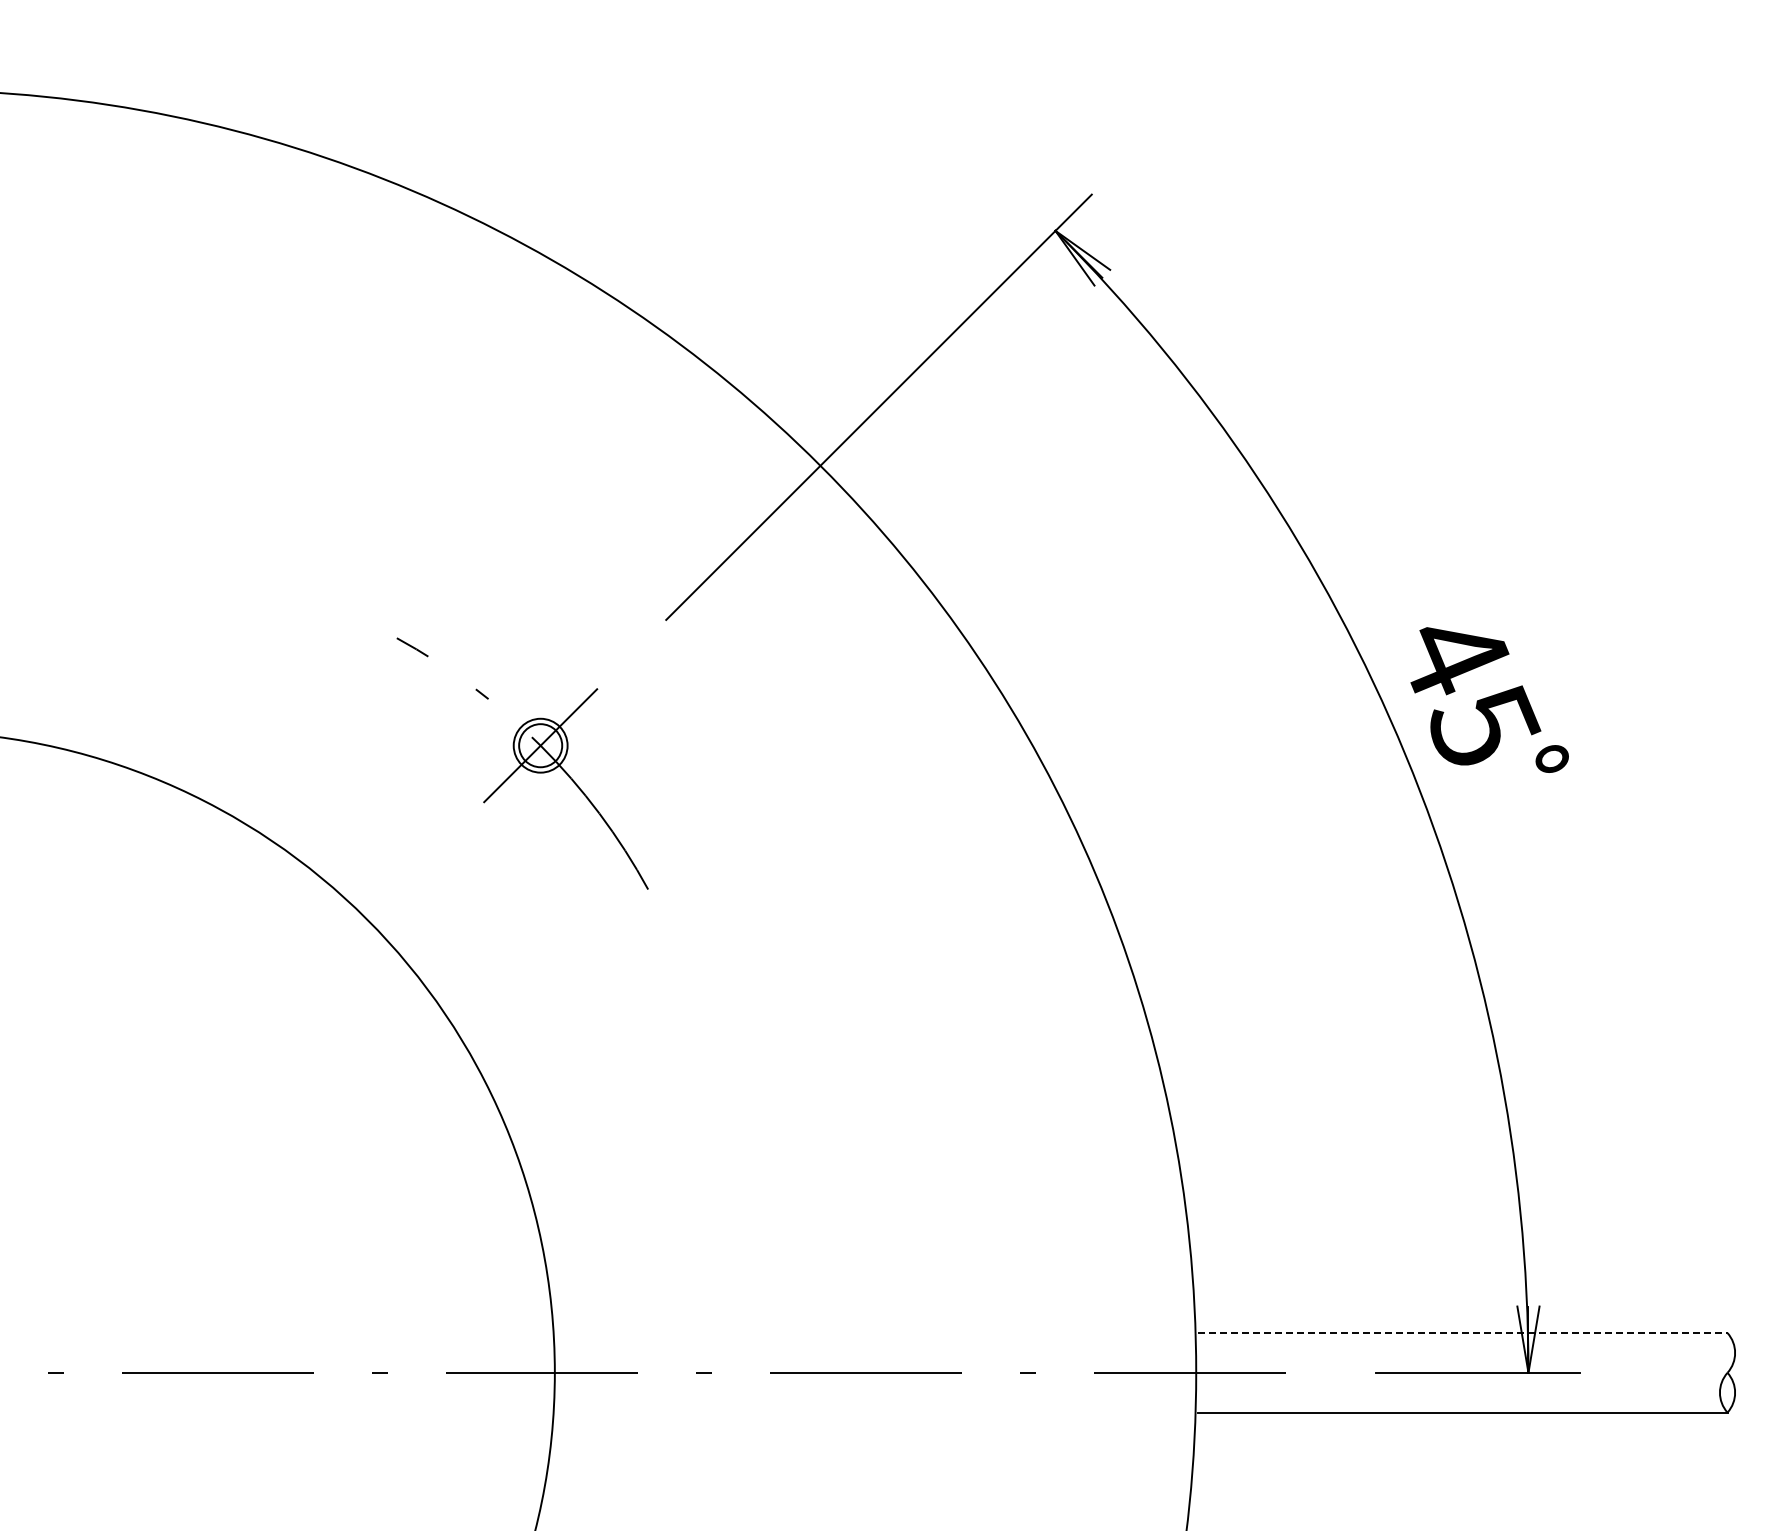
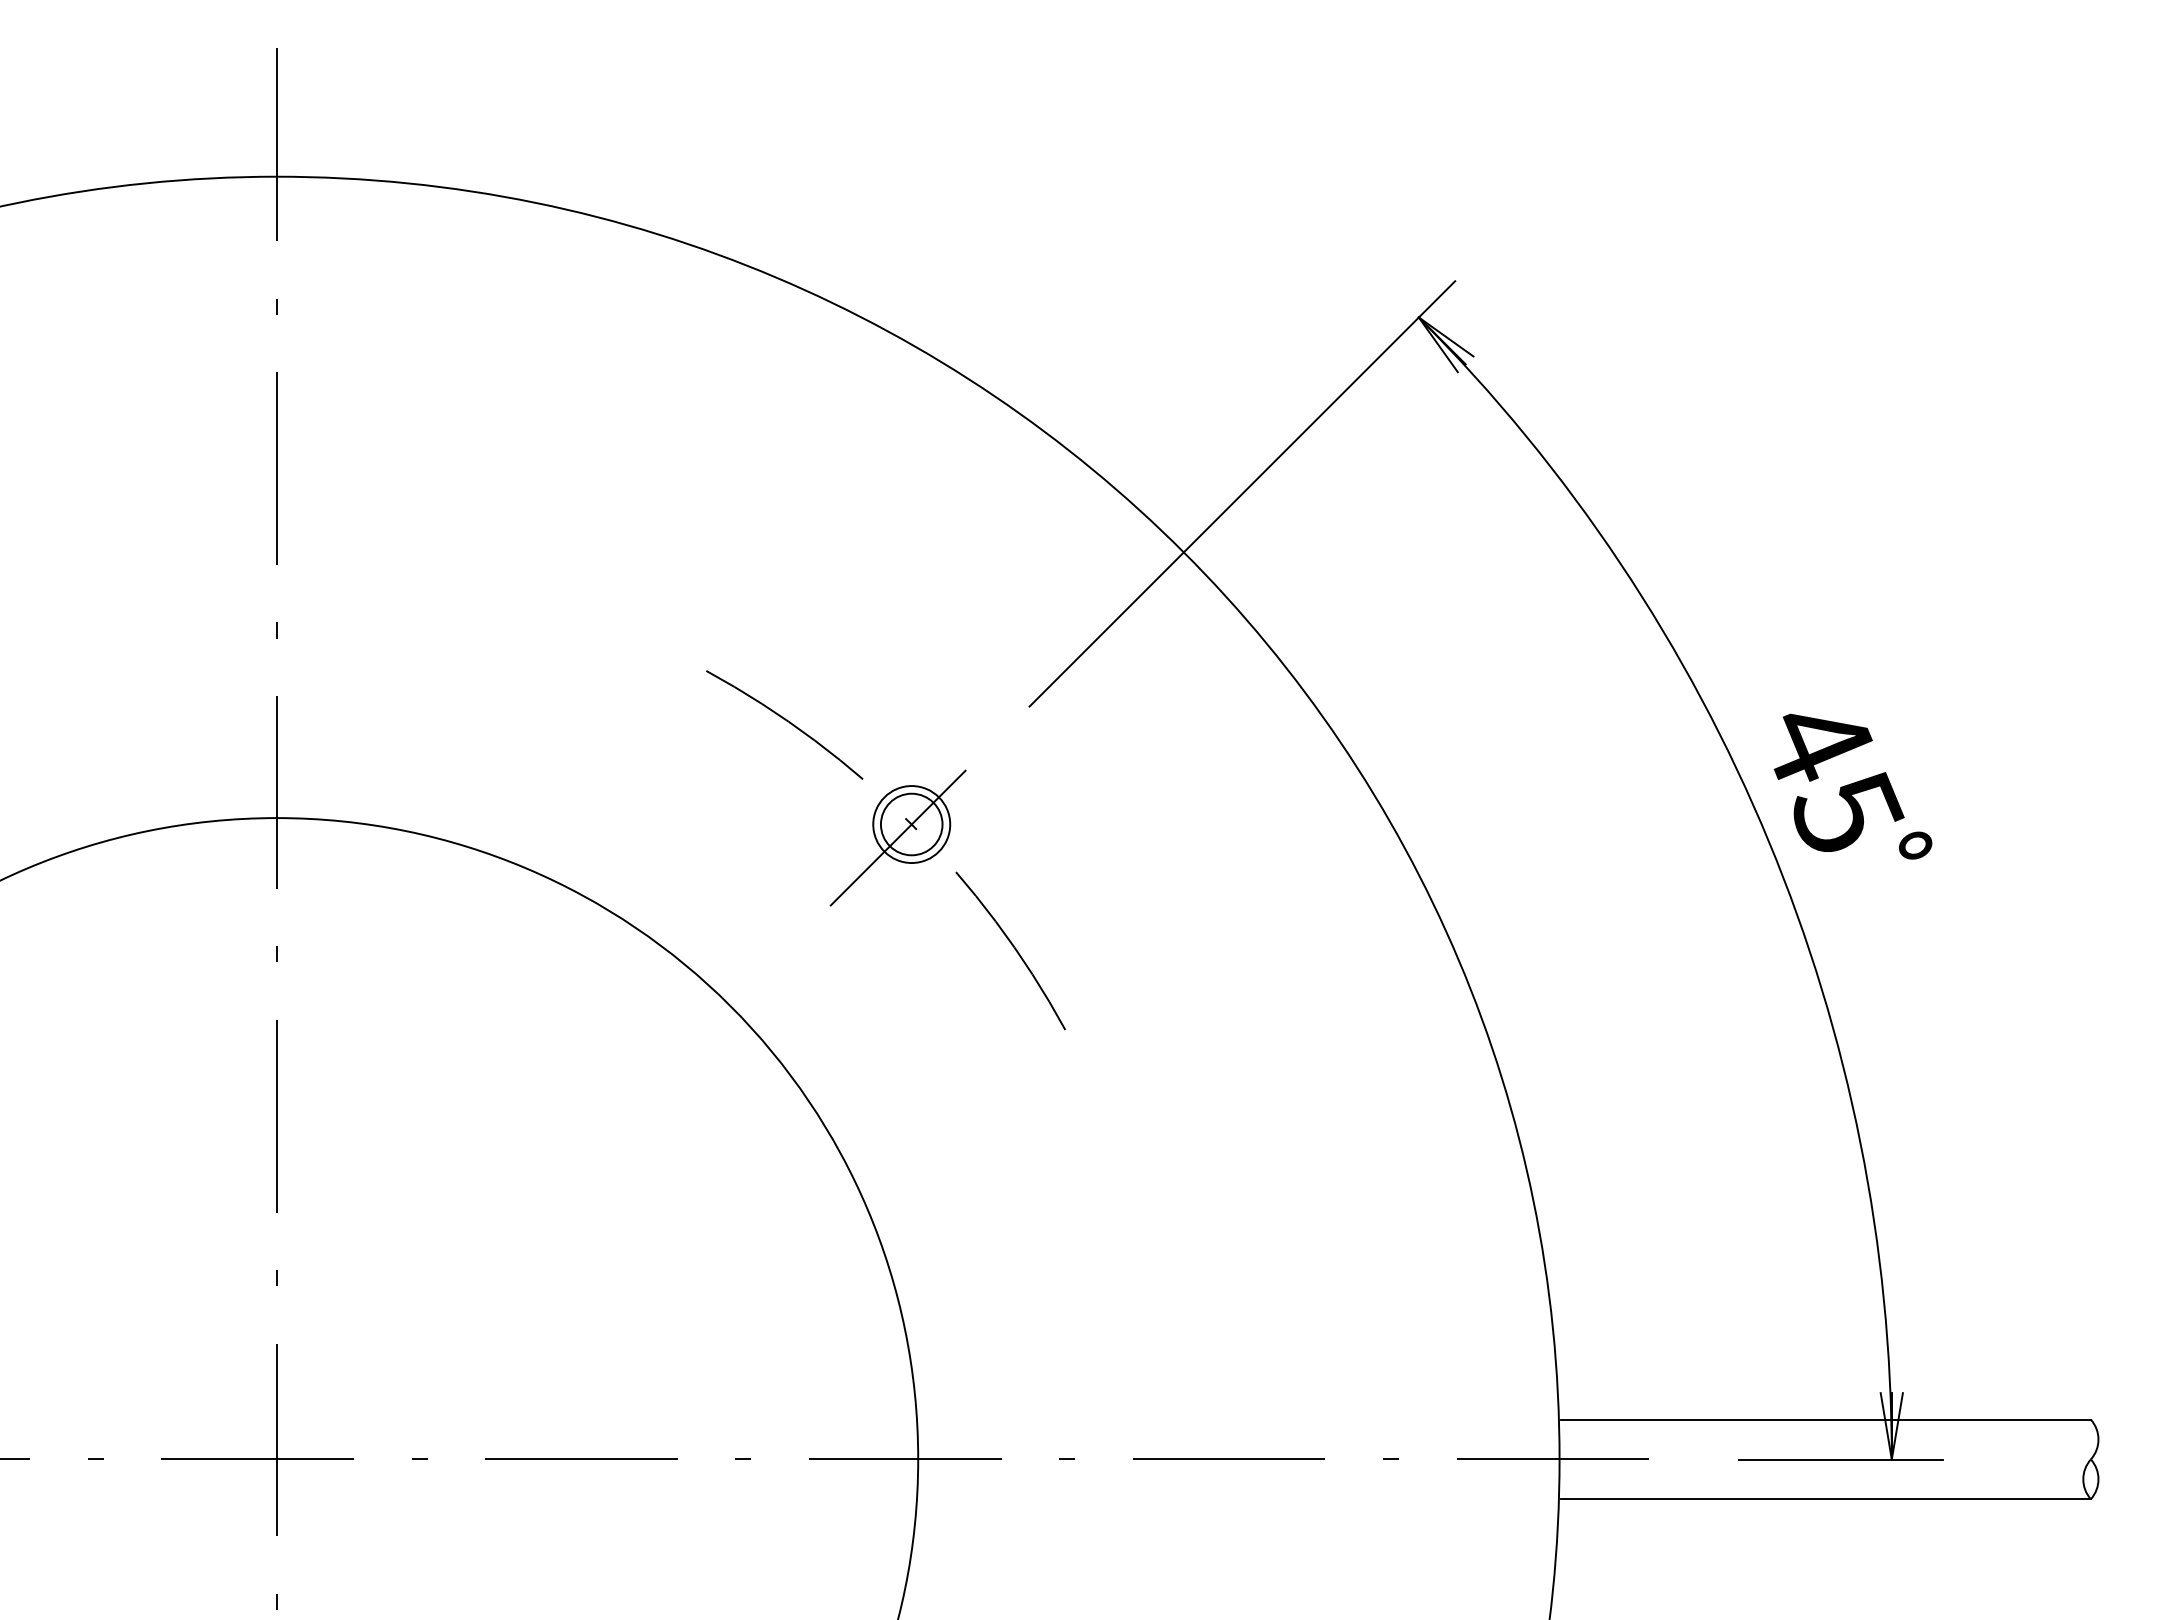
part: (522, 763) -> (885, 850), size x1.43
line: (1462, 1332) -> (1825, 1419), dashed -> solid

